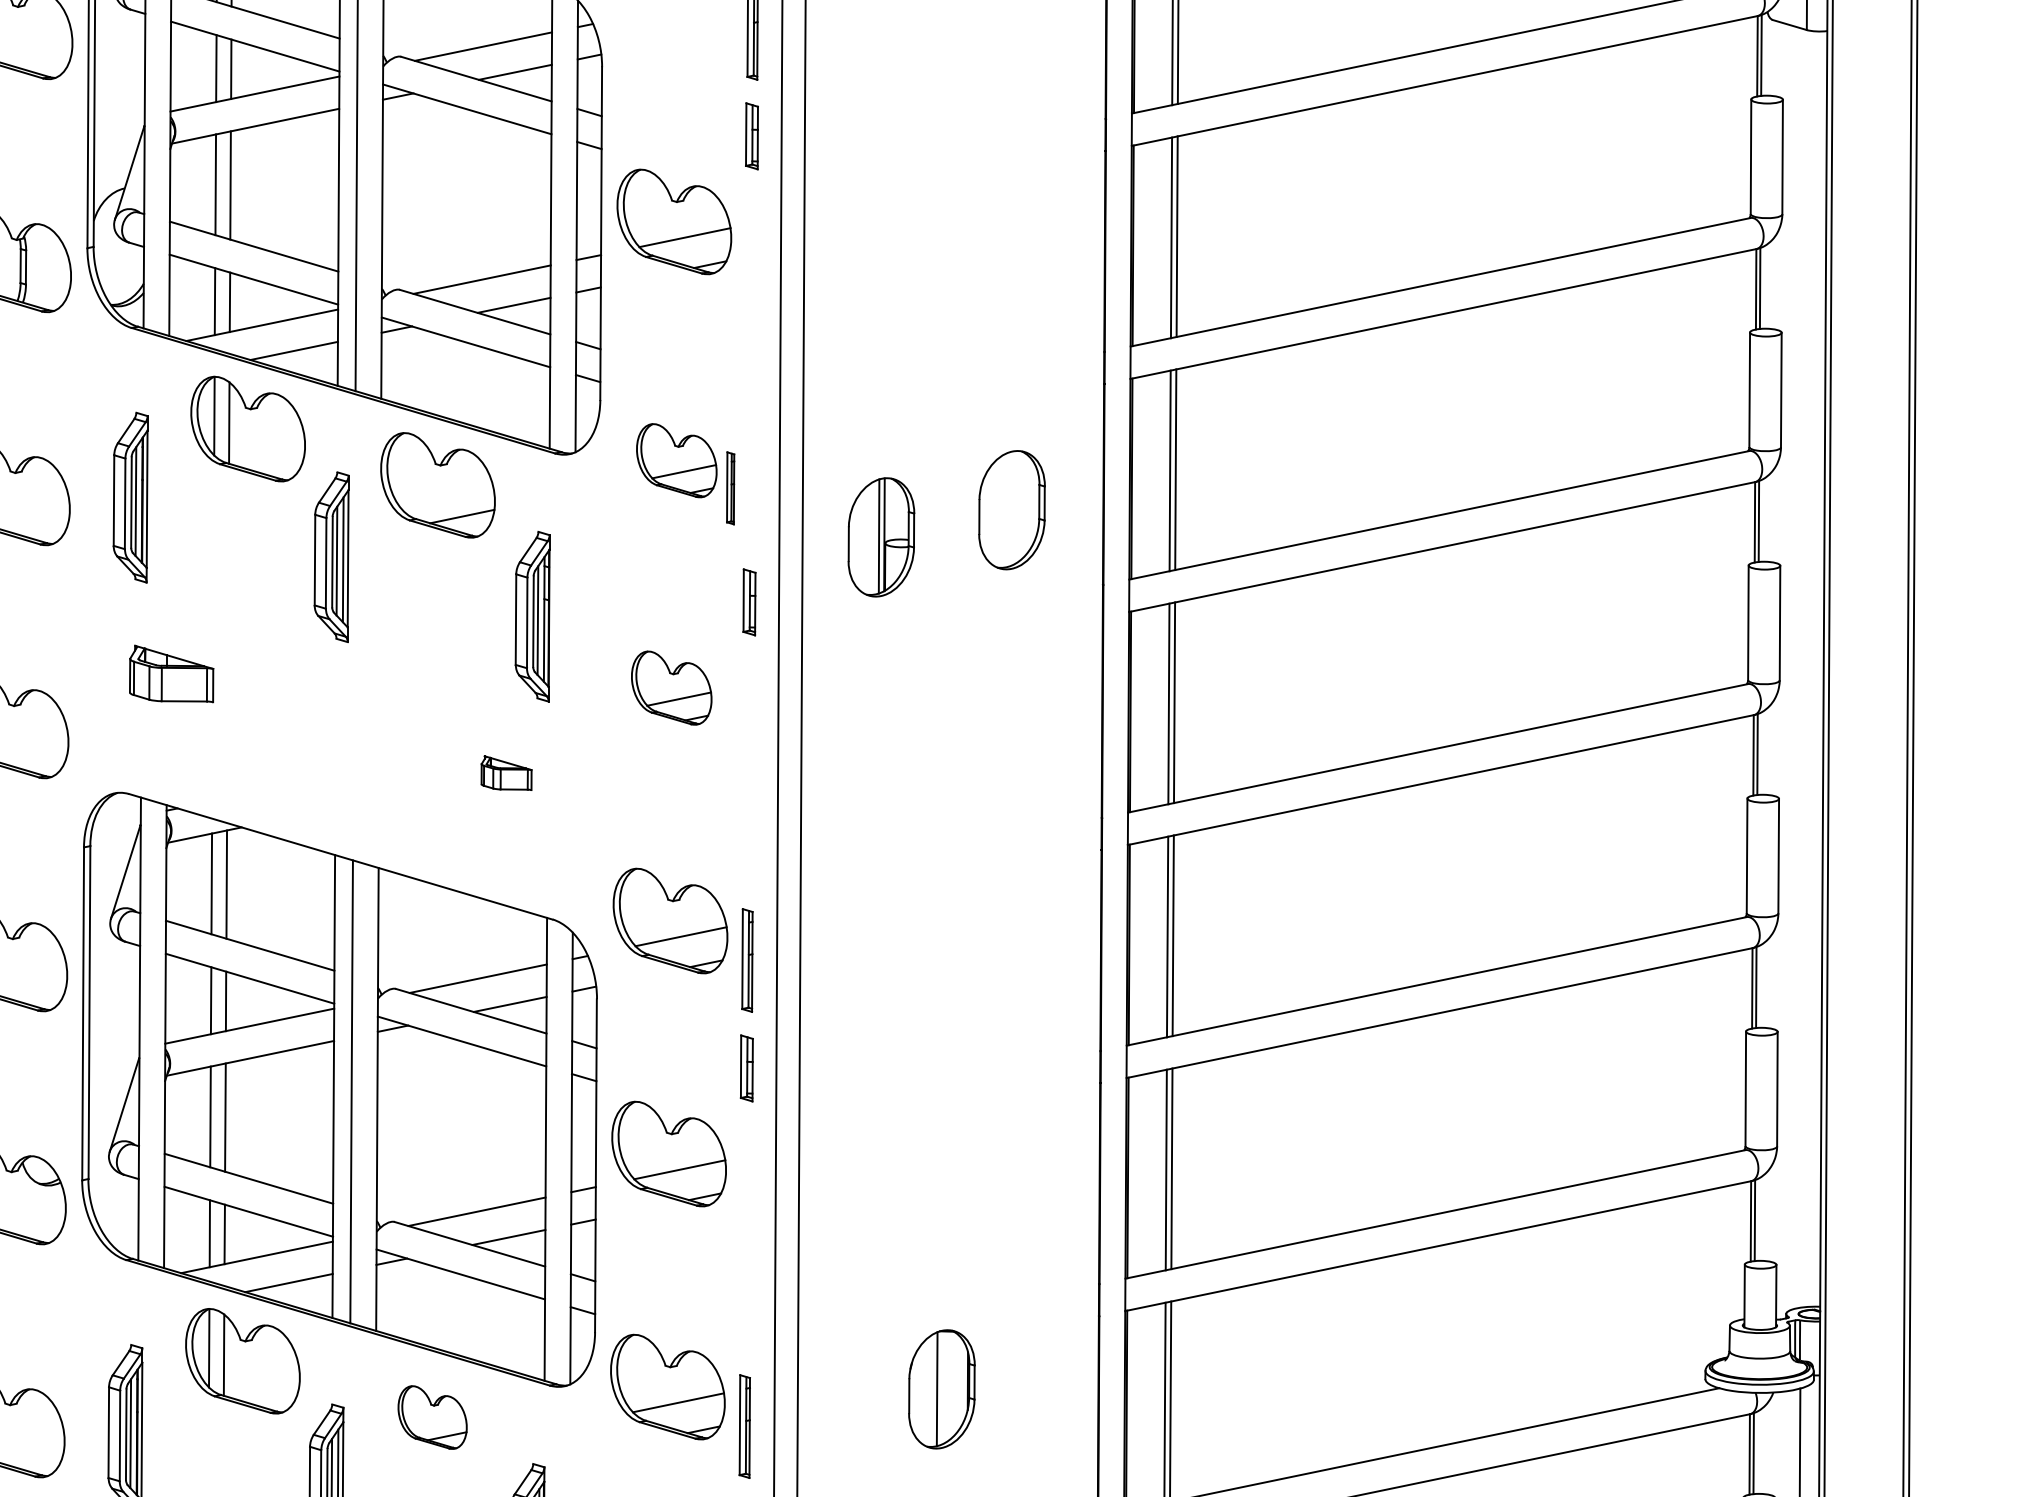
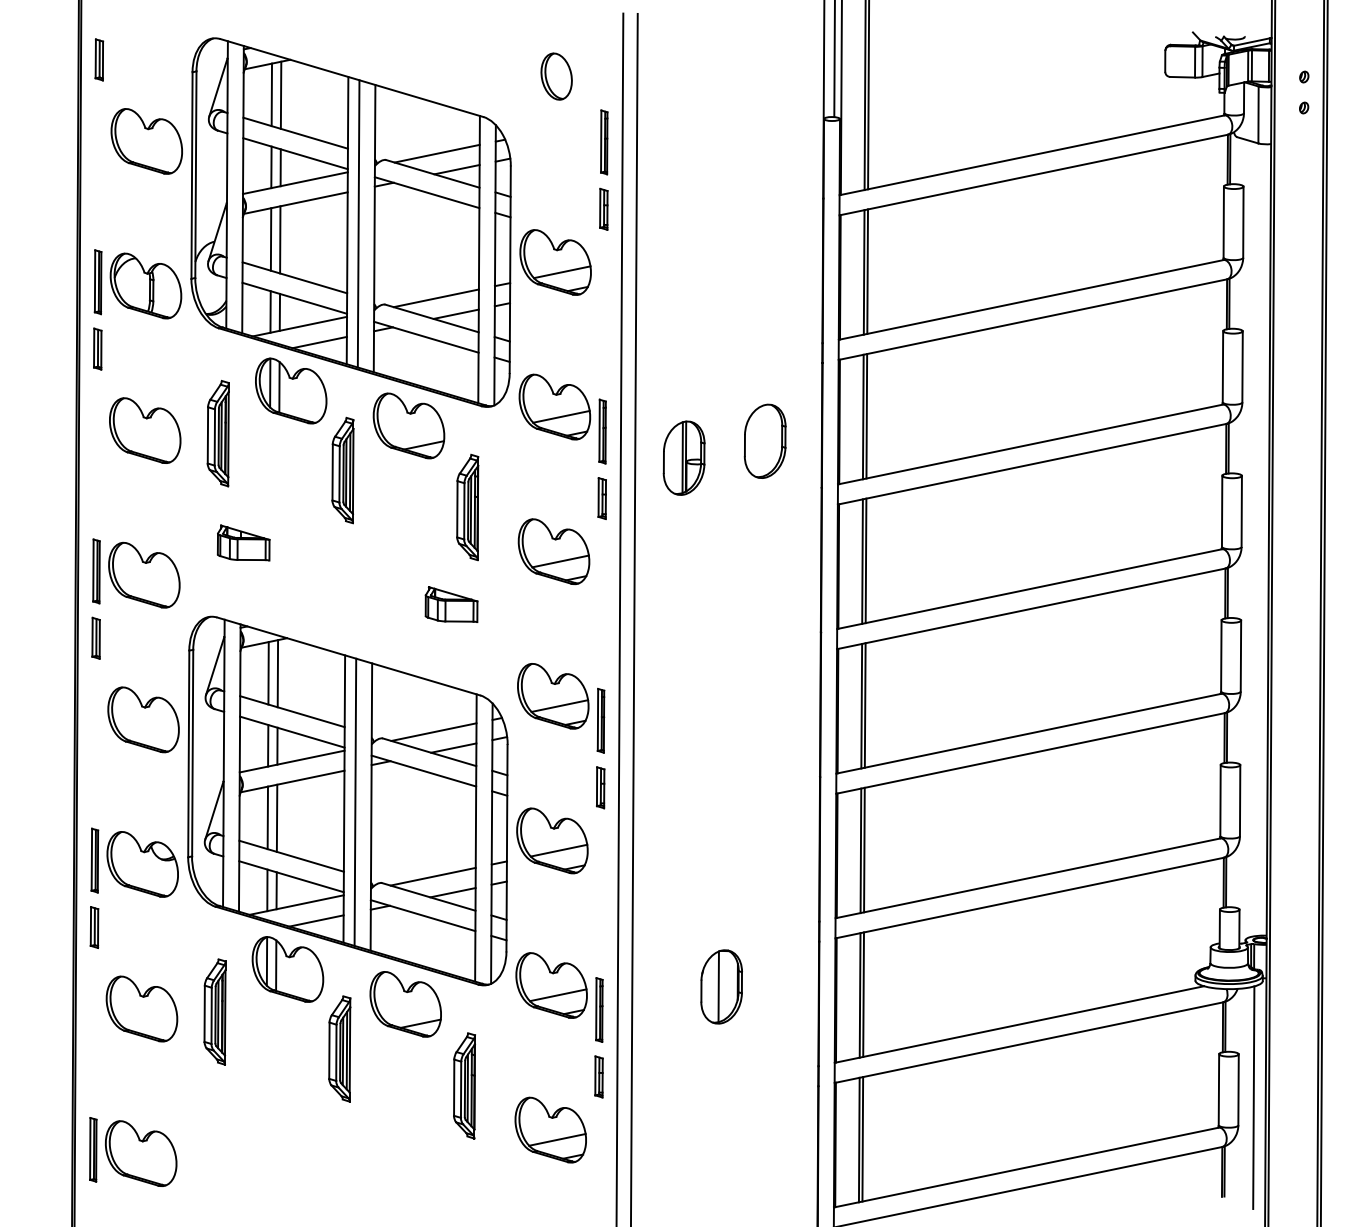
part: (685, 473) -> (562, 418), size x1.43
part: (670, 687) -> (553, 551), size x1.43
part: (506, 773) -> (451, 604), size x1.67
part: (432, 1417) -> (405, 1004), size x1.67

